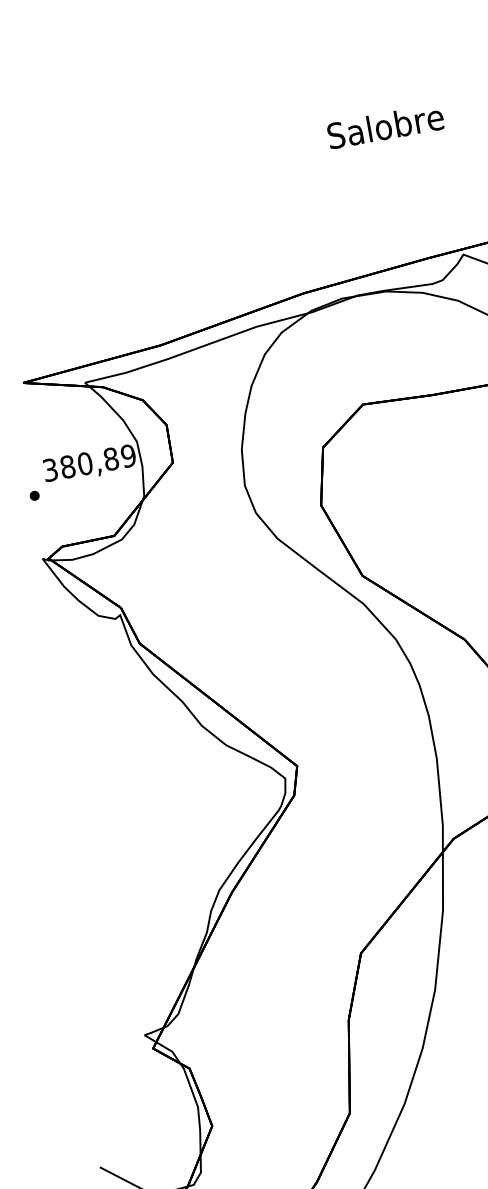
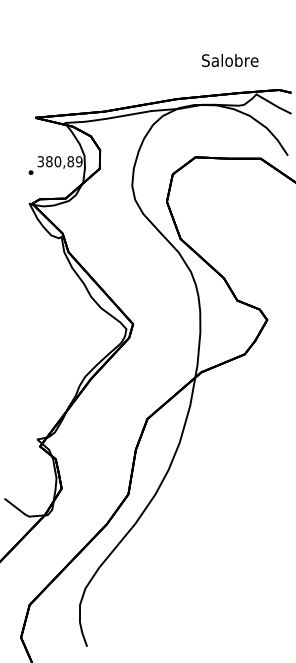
text: (385, 124) -> (230, 59), moved

